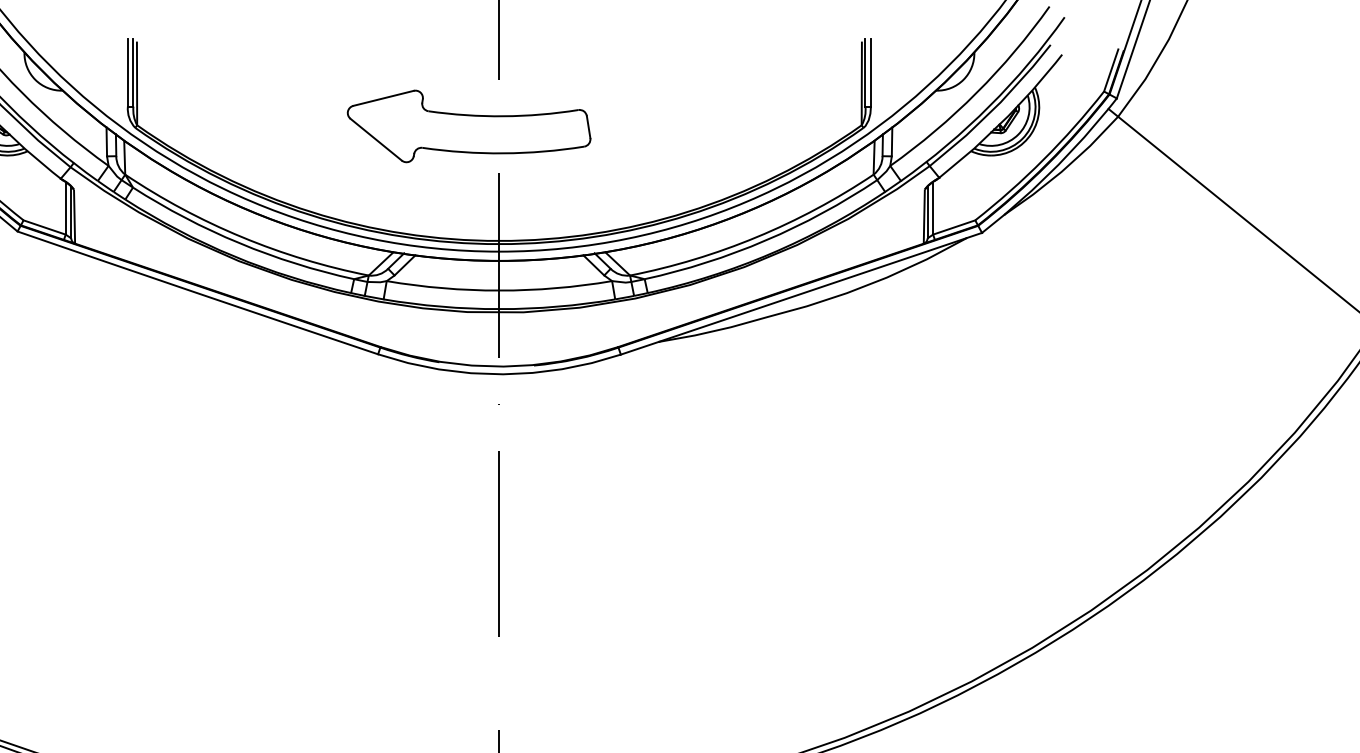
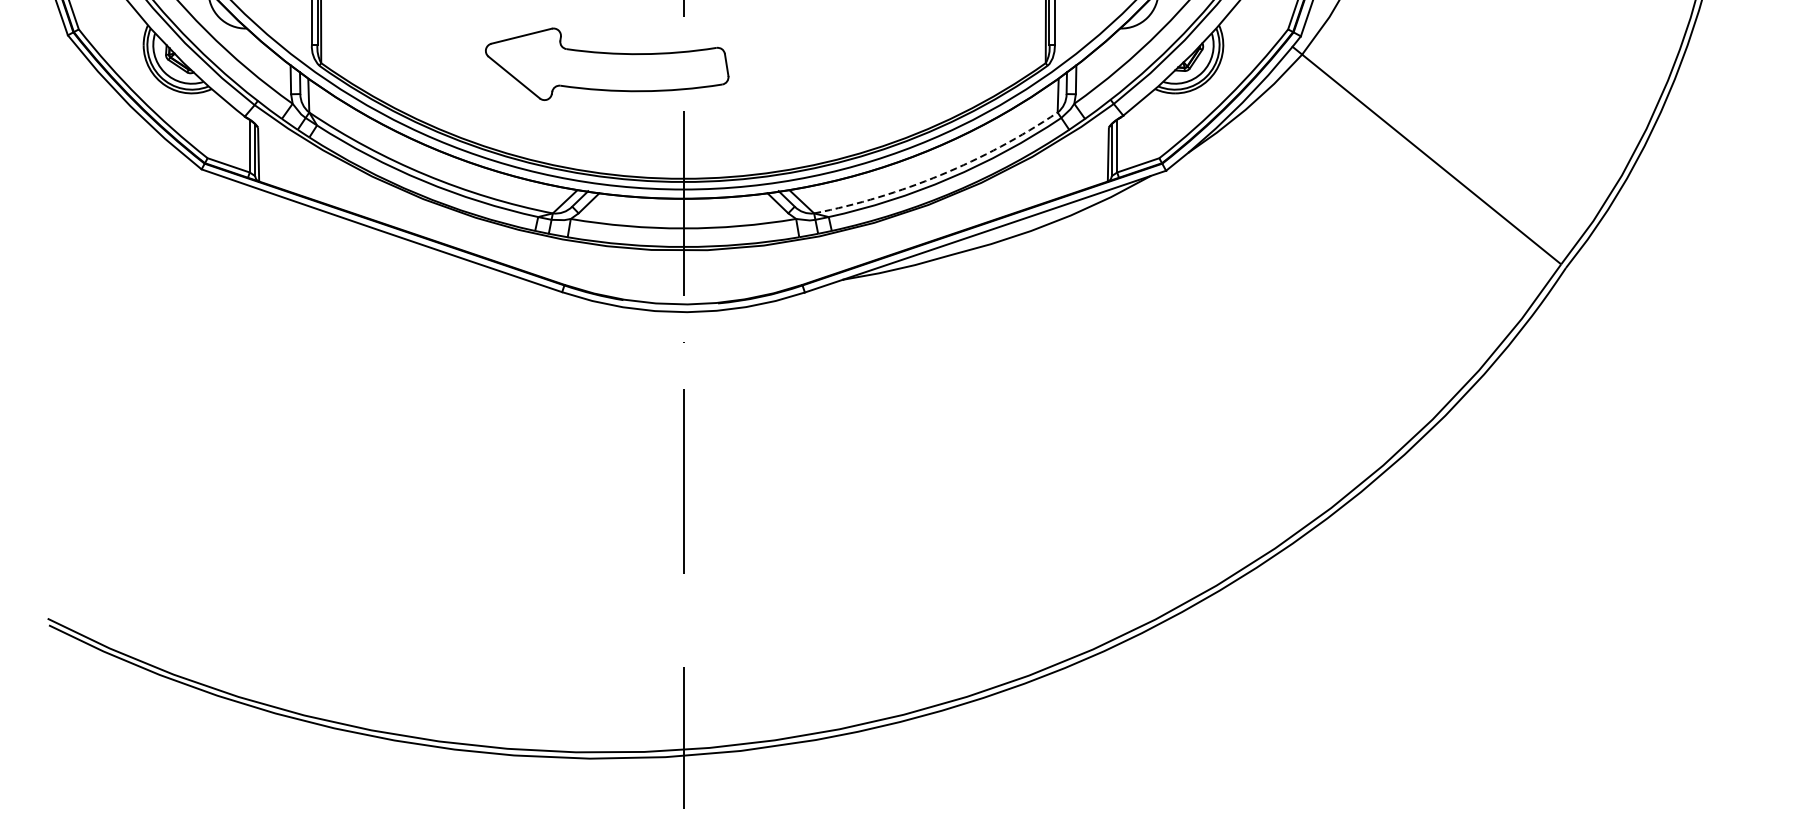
part: (469, 125) -> (607, 63), moved
arc: (756, 237) -> (940, 175), solid -> dashed

